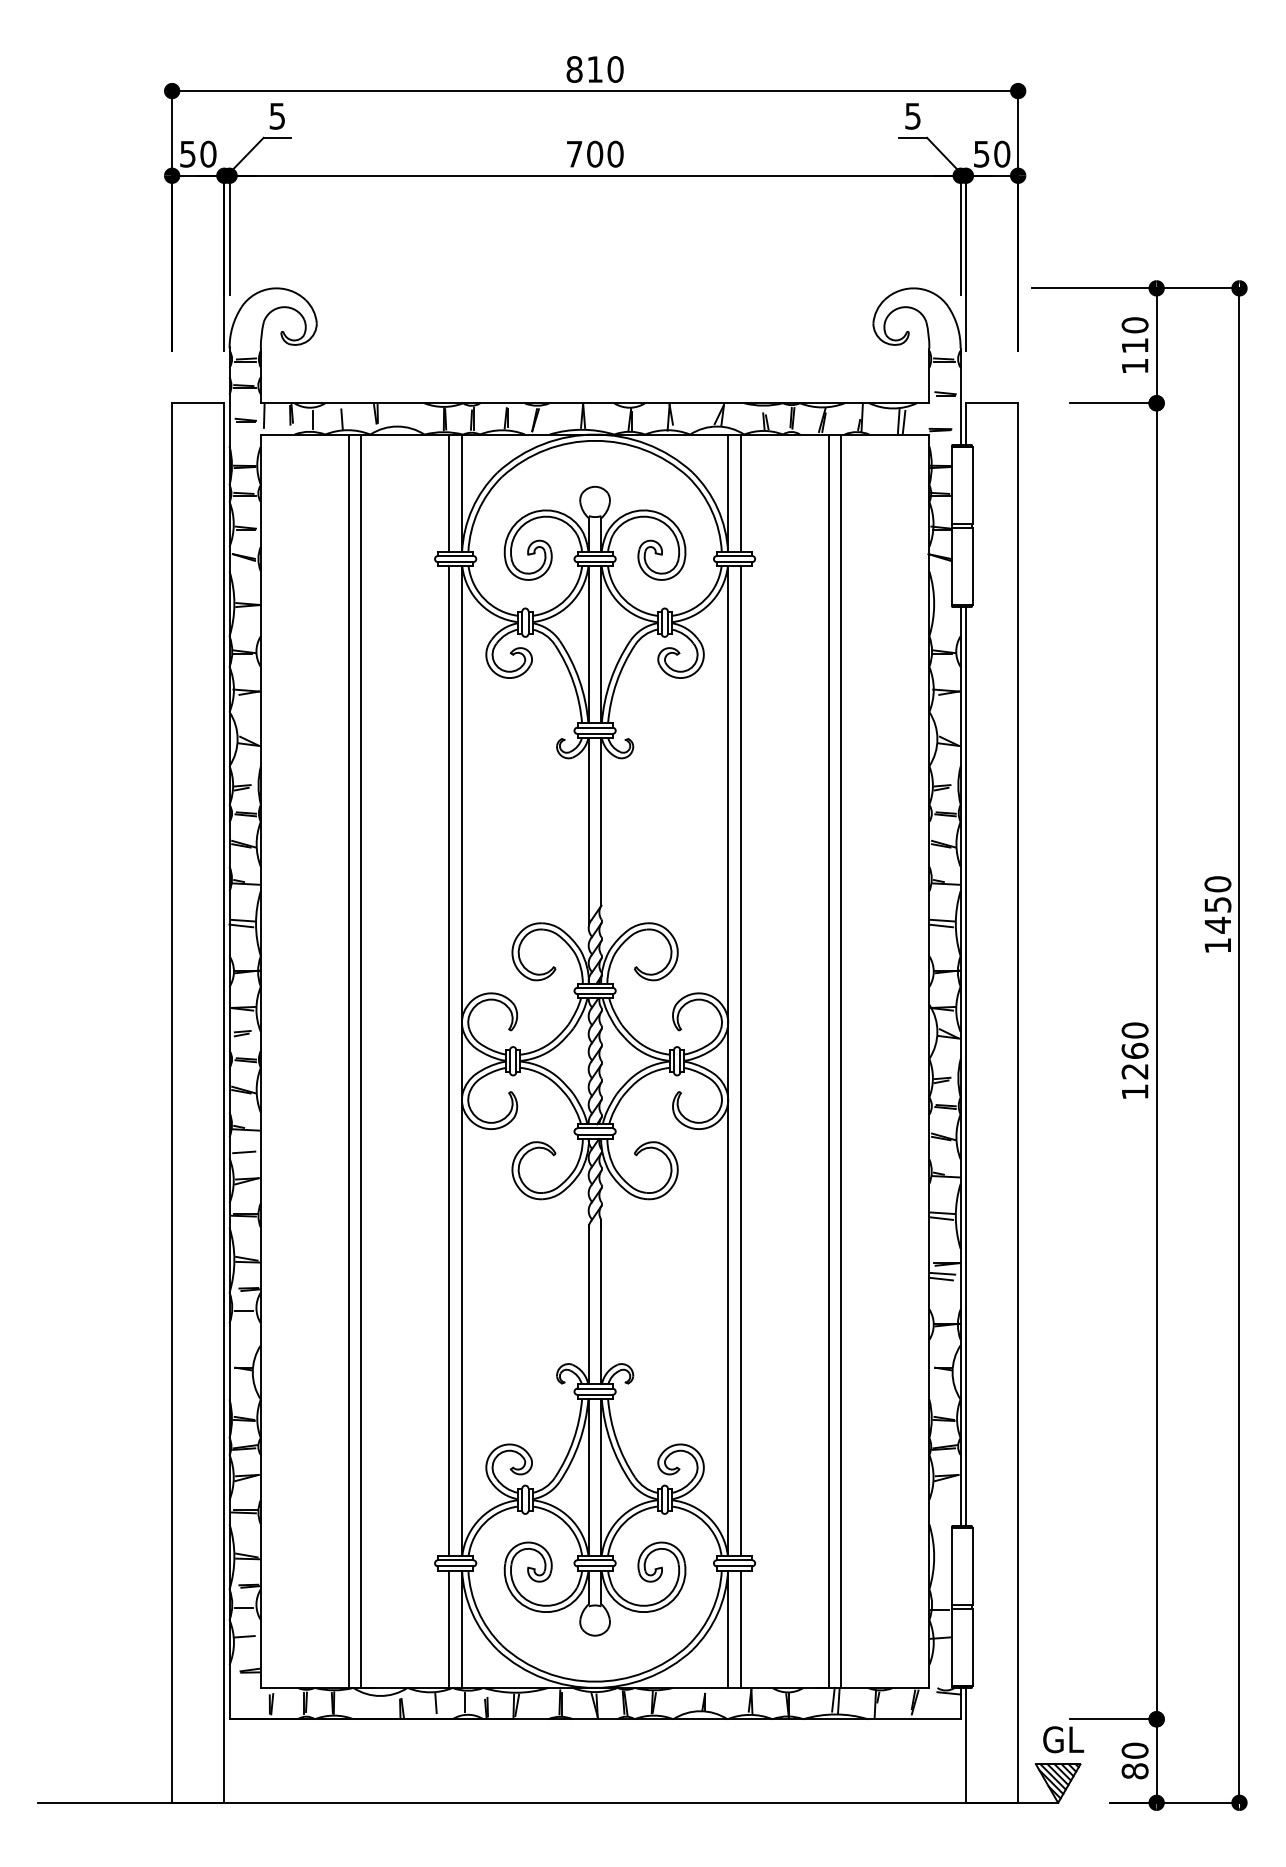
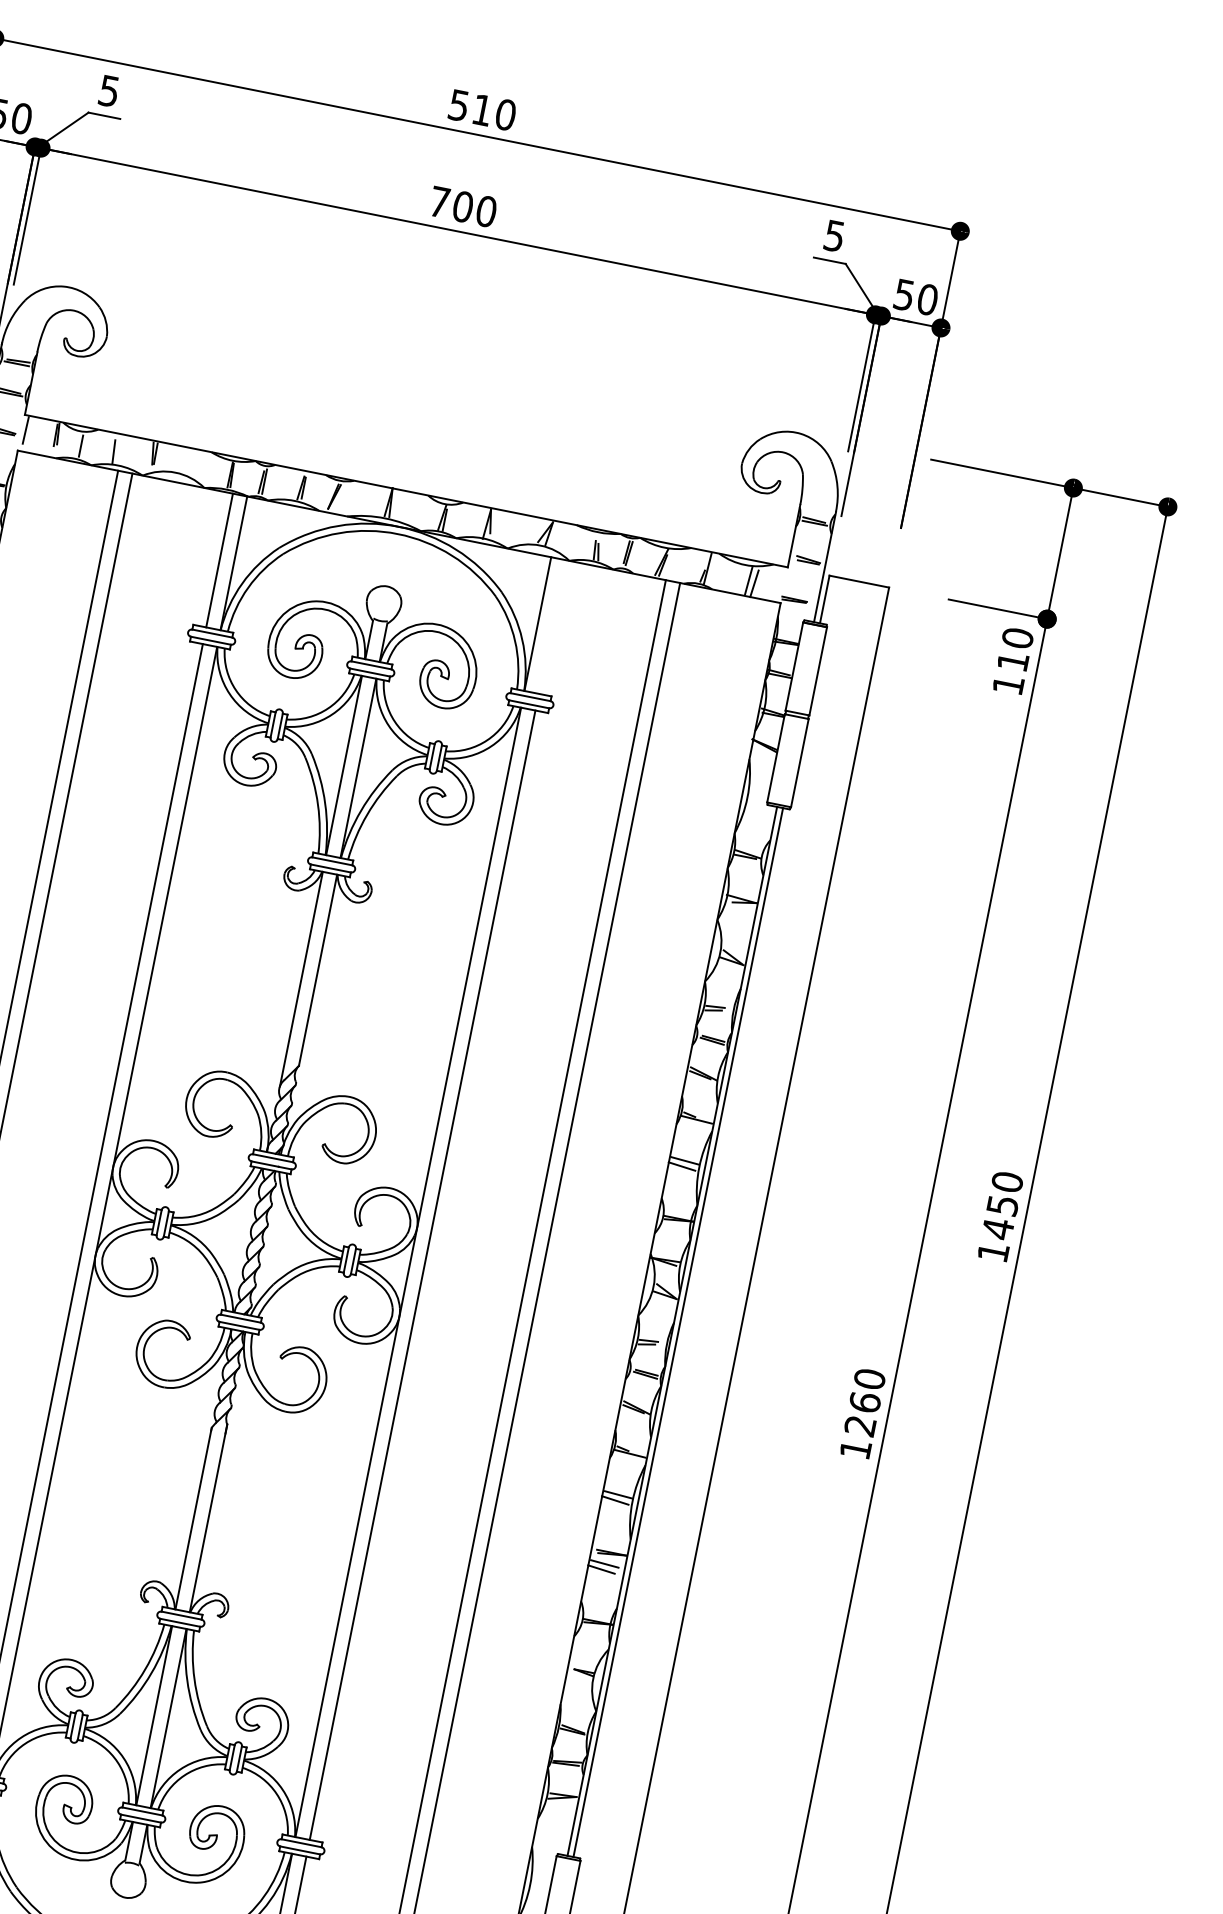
text: (574, 69) -> (458, 105), 810 -> 510
text: (1134, 344) -> (1012, 660), moved
line: (740, 492) -> (551, 626), removed
text: (1134, 1060) -> (862, 1413), moved

